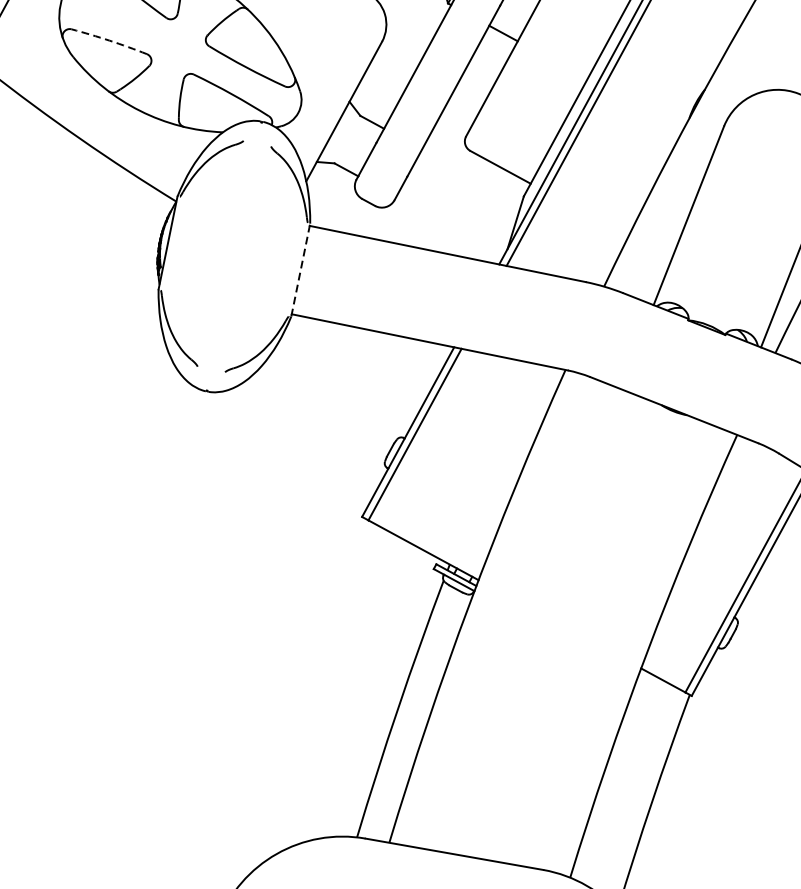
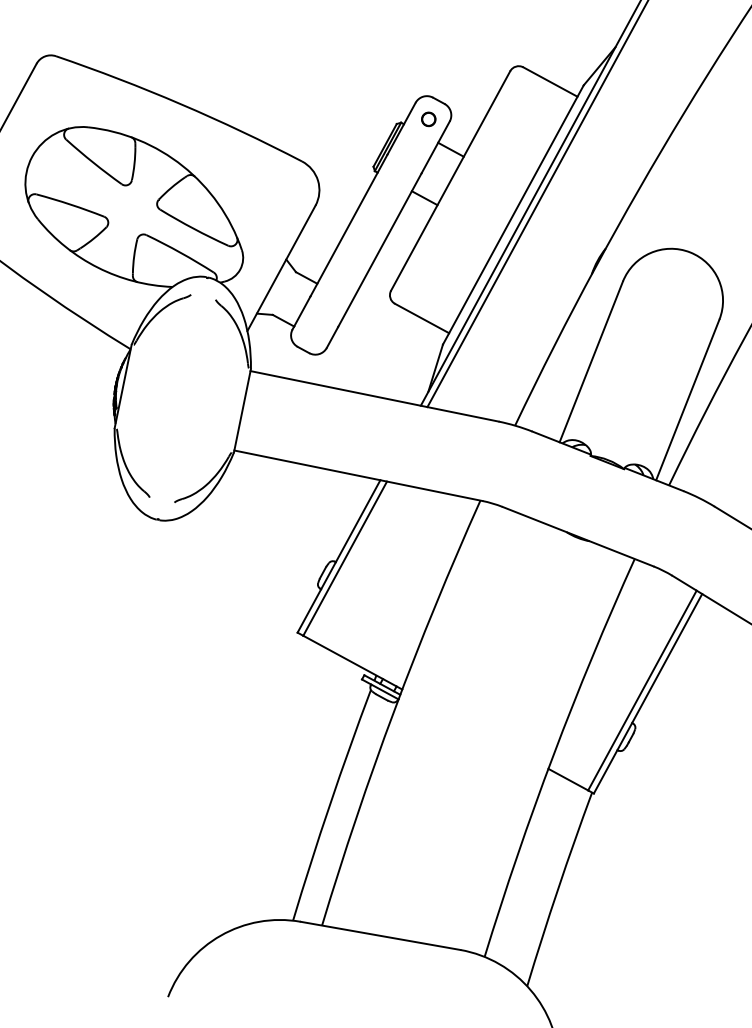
arc: (109, 40) -> (70, 204), dashed -> solid
line: (300, 269) -> (242, 410), dashed -> solid

